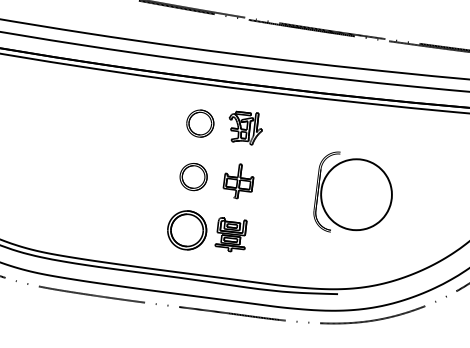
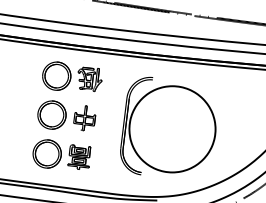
part: (200, 123) -> (56, 76), size x1.43
part: (193, 176) -> (51, 114), size x1.43
part: (352, 191) -> (167, 125), size x1.67

